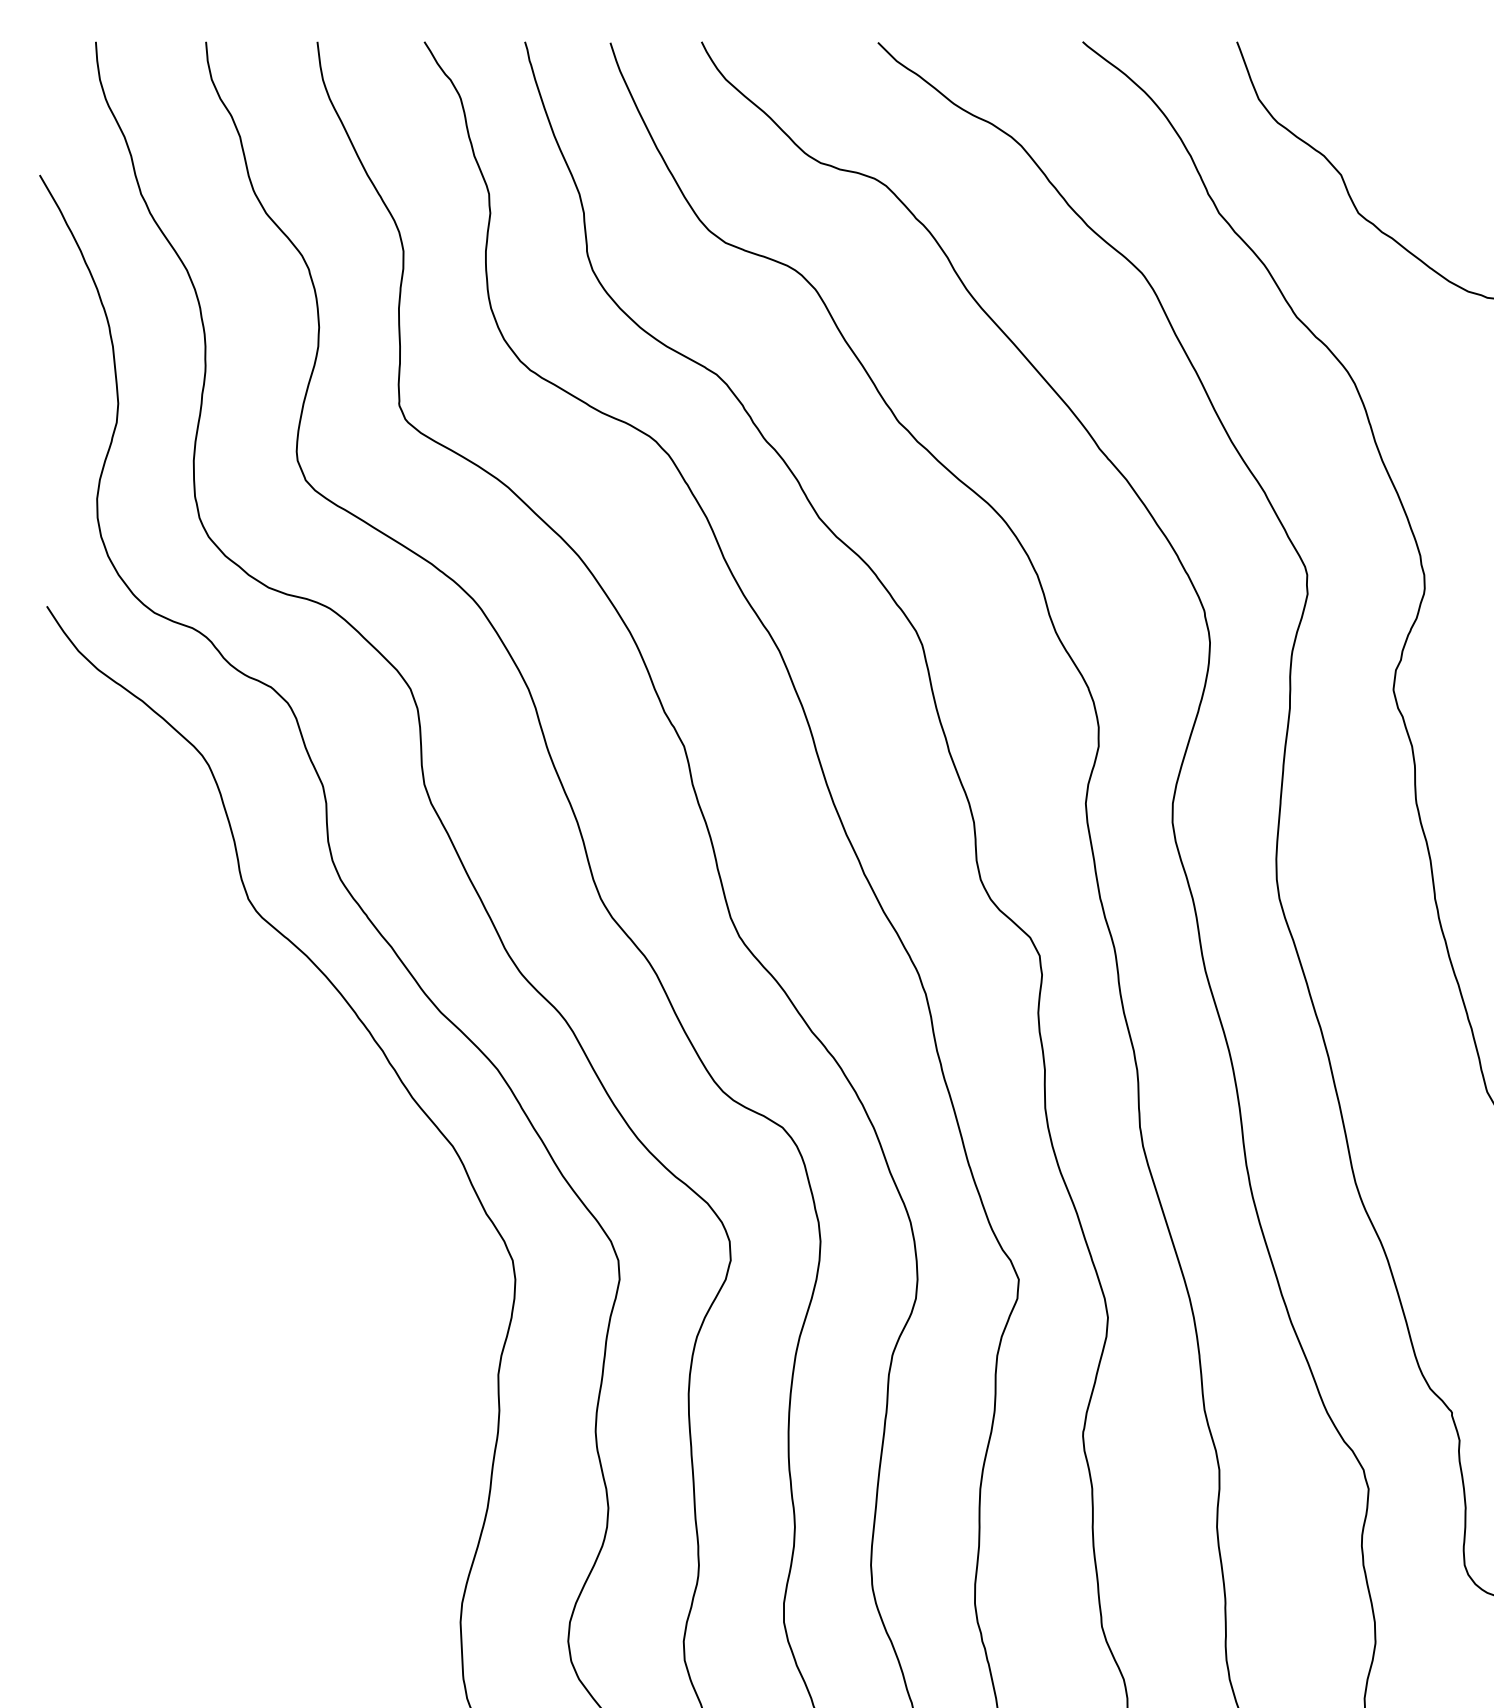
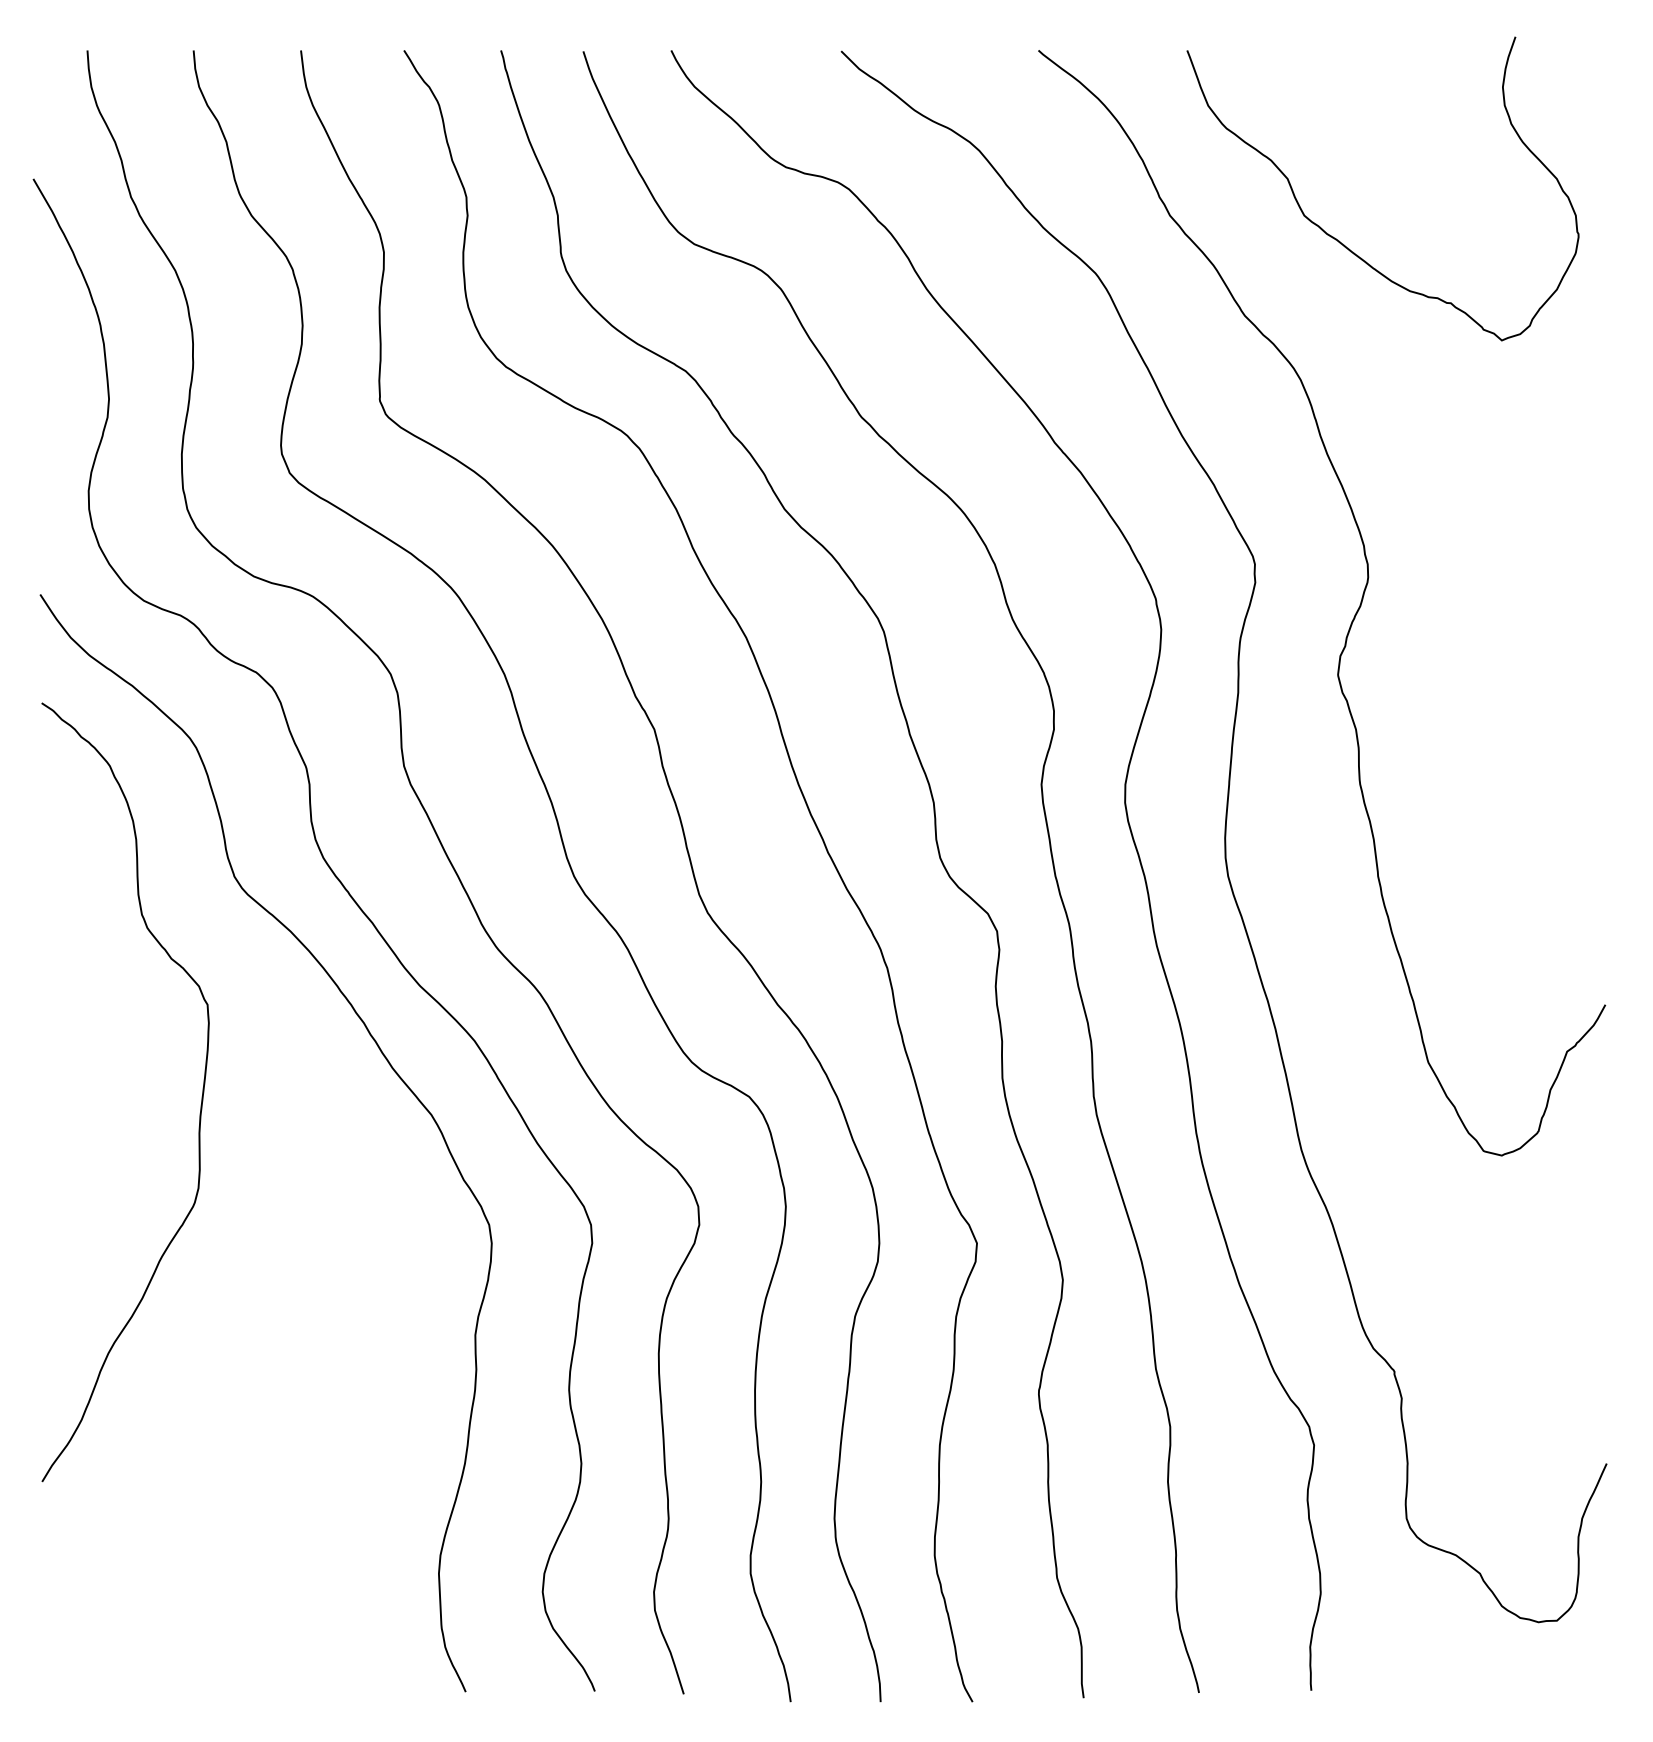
curve: (214, 1127) -> (201, 1096), added

